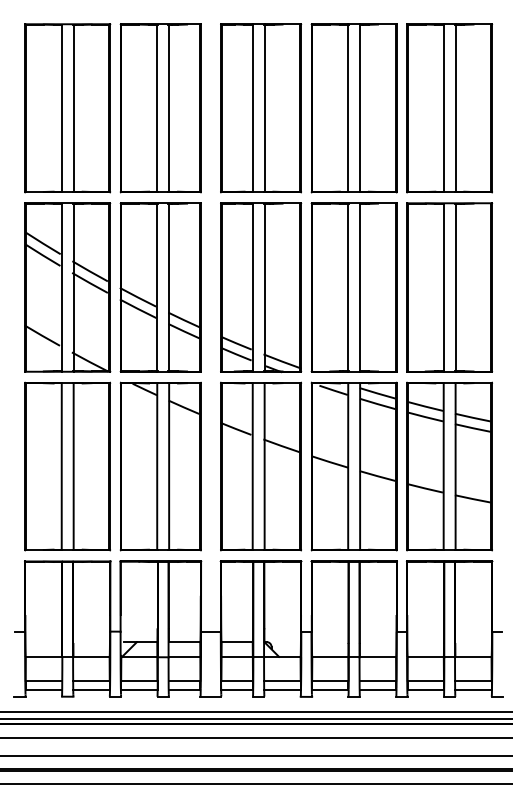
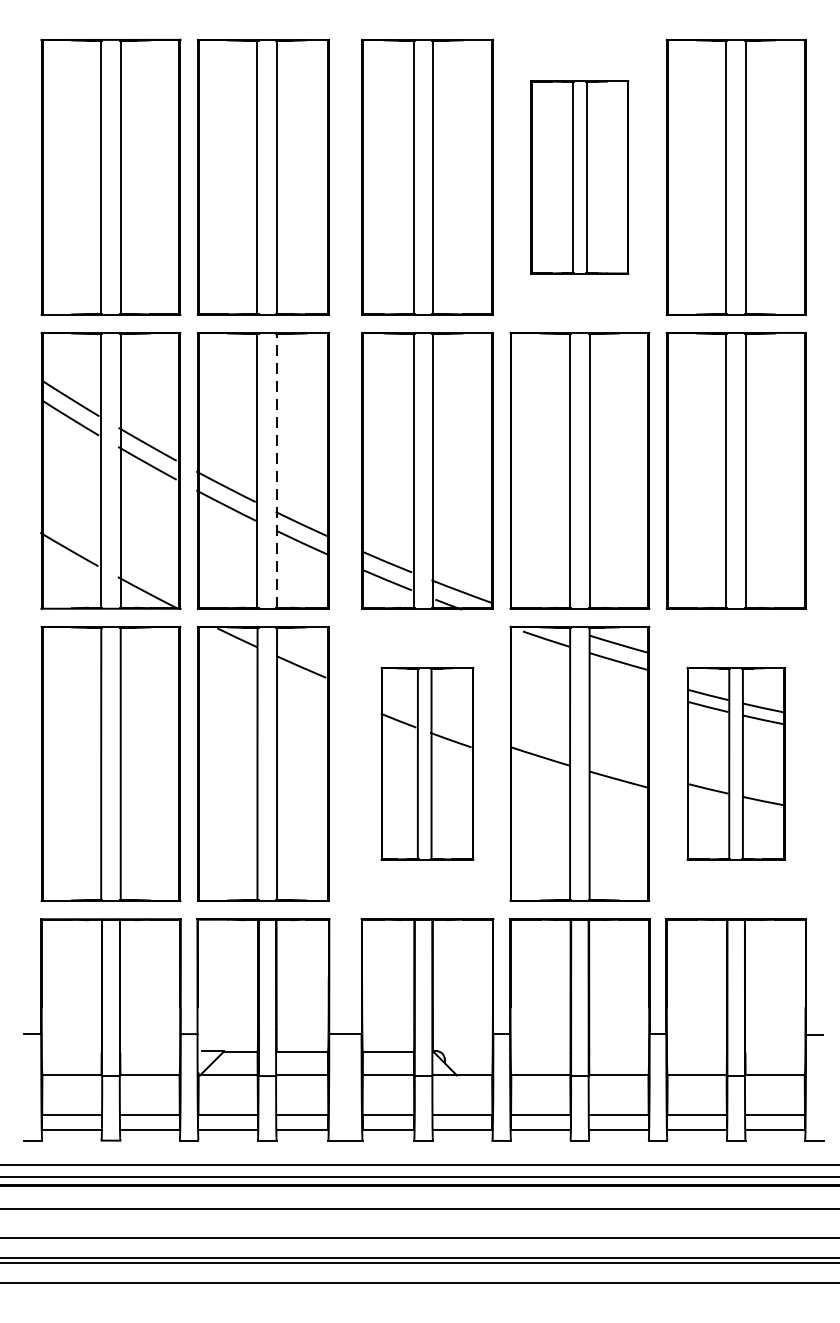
part: (353, 108) -> (578, 177), size x0.7
line: (169, 287) -> (277, 470), solid -> dashed
part: (260, 466) -> (426, 763), size x0.7
part: (449, 466) -> (735, 763), size x0.7

